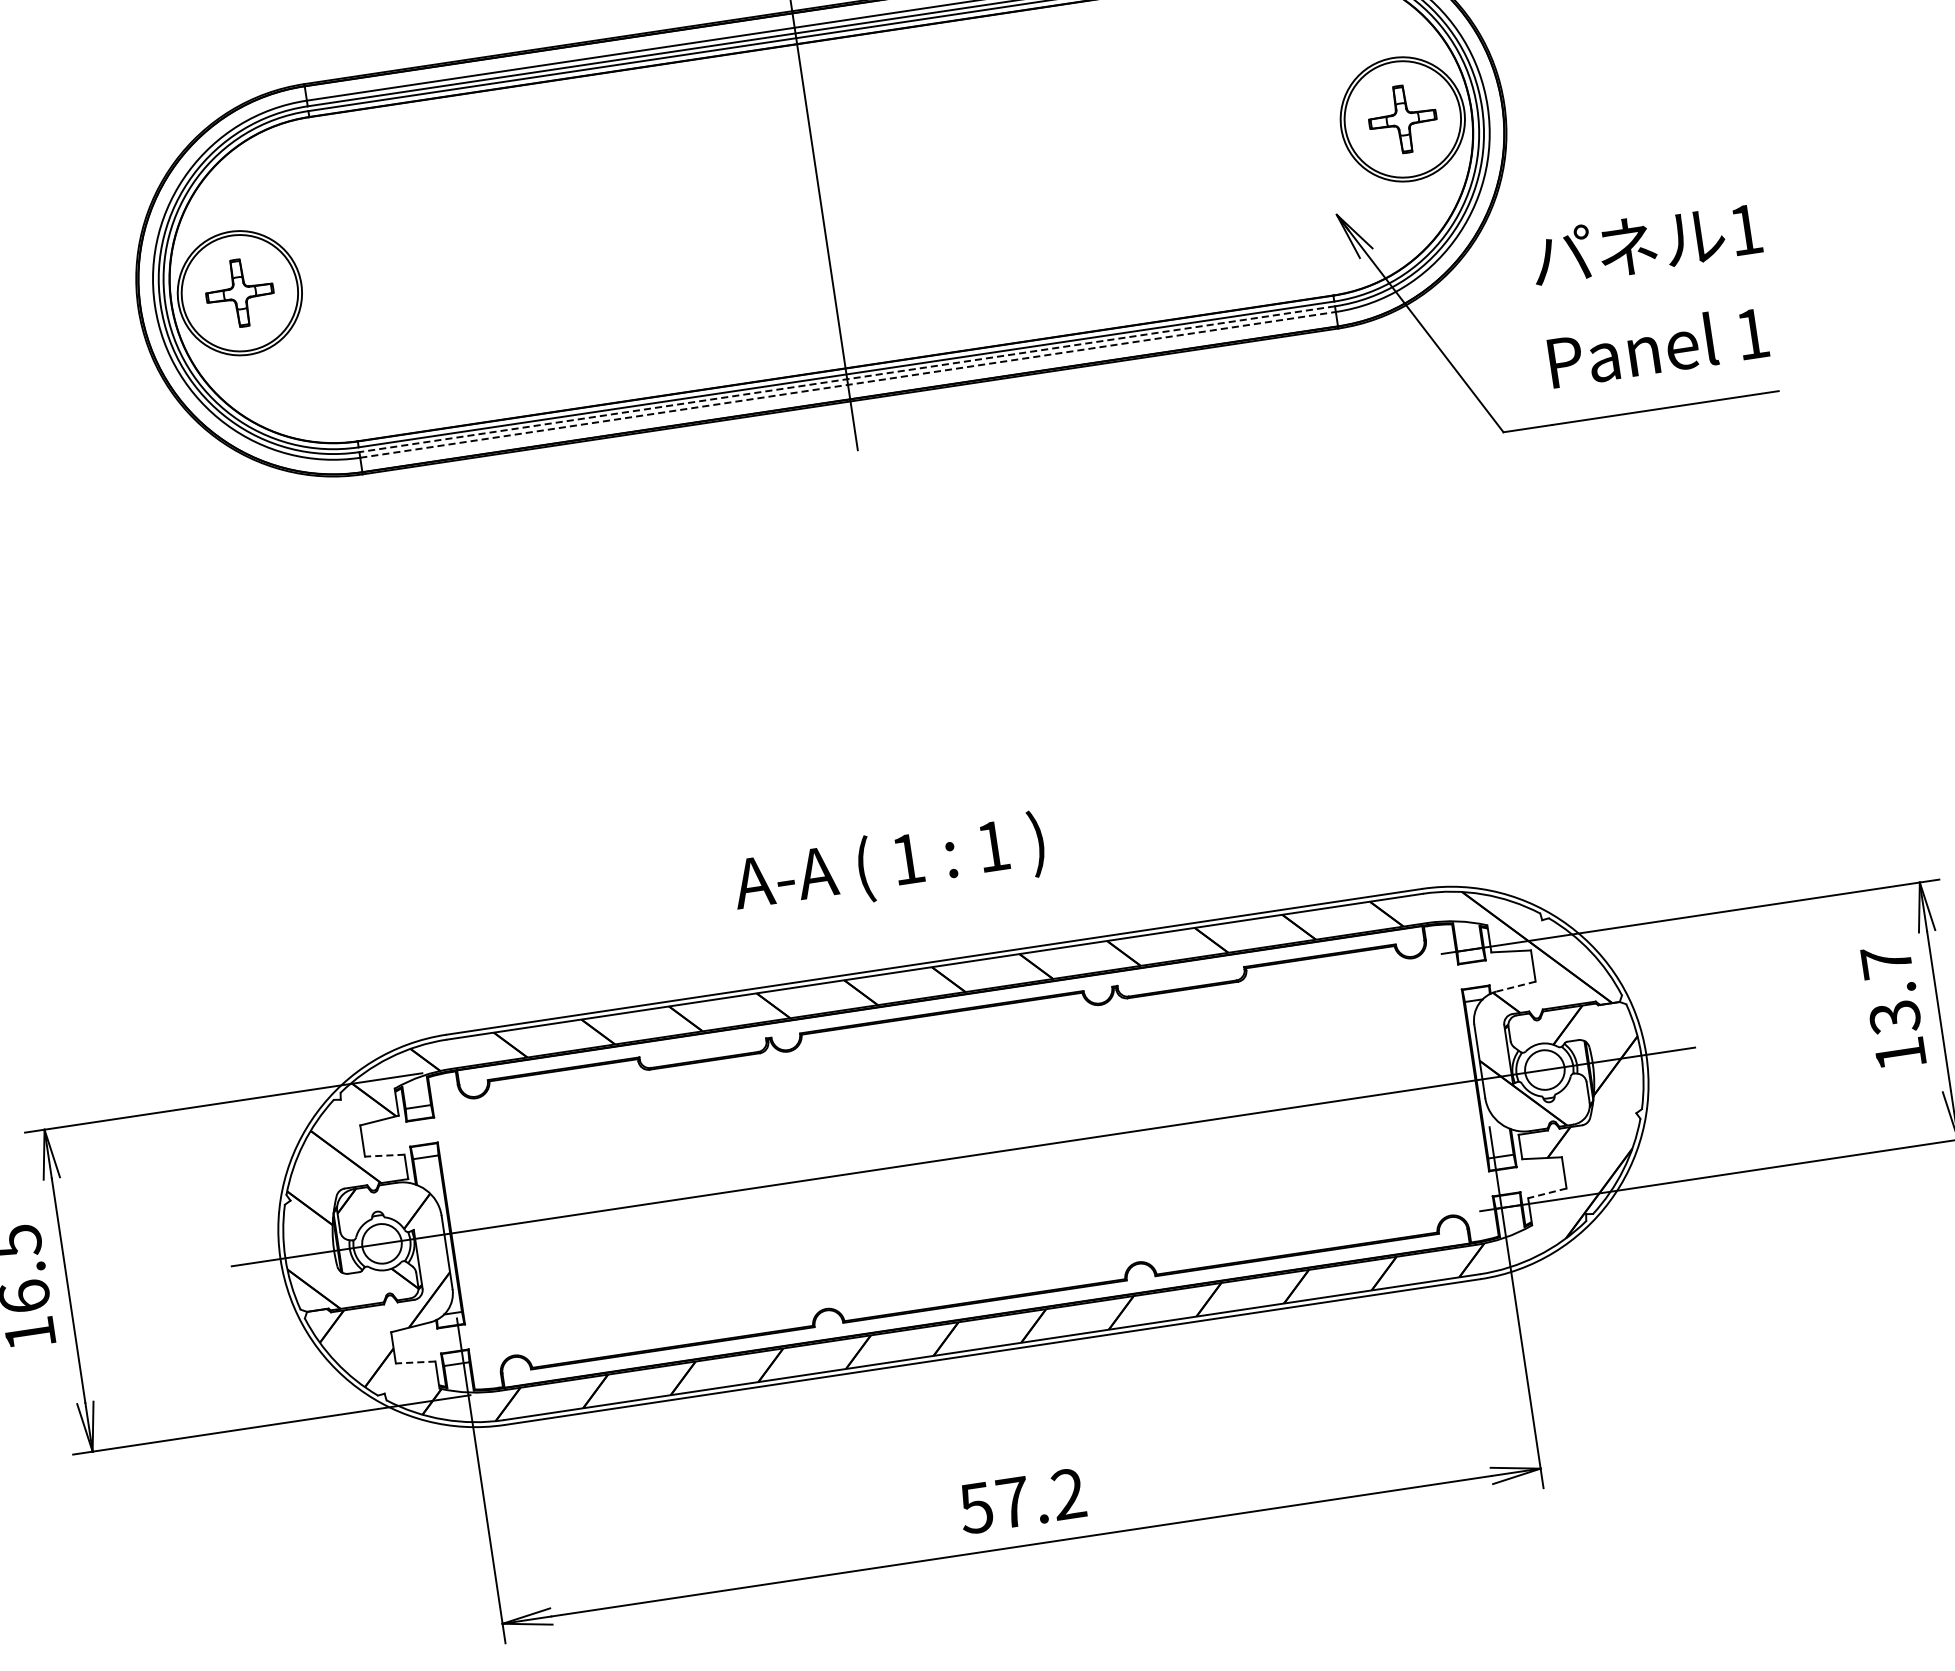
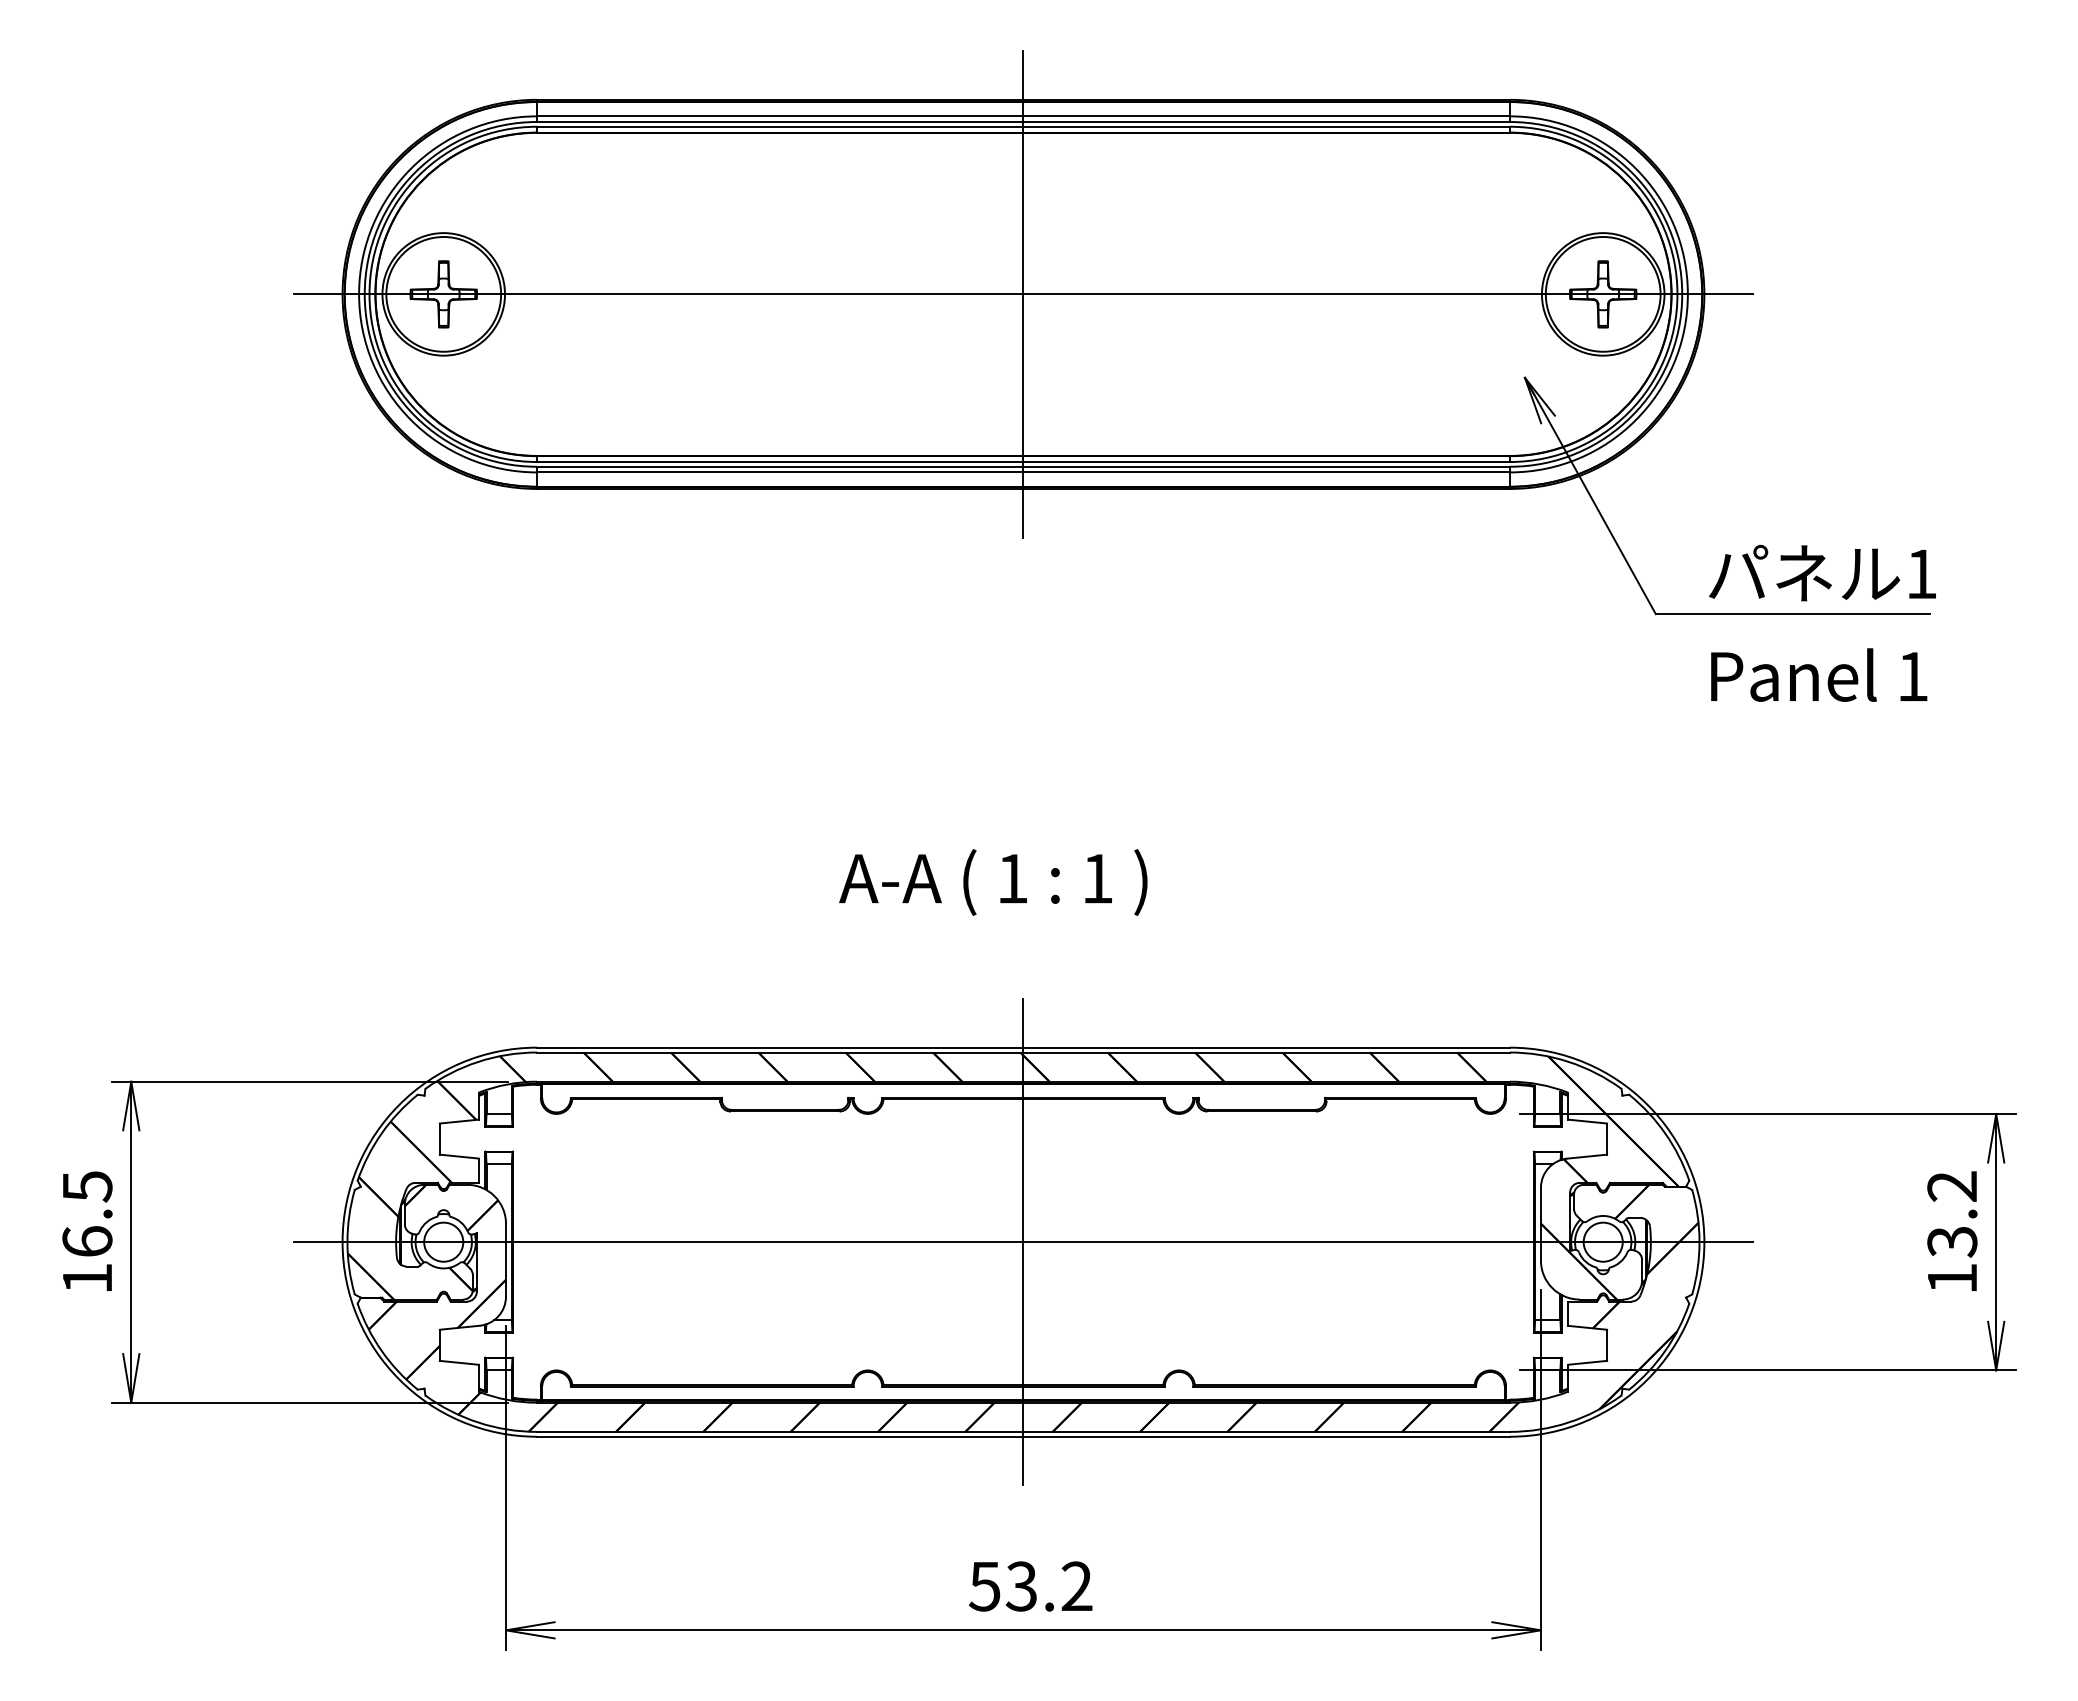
line: (821, 206) -> (1023, 294), added
text: (1653, 293) -> (1822, 622), moved
line: (846, 379) -> (1022, 466), dashed -> solid
line: (848, 384) -> (1023, 472), dashed -> solid
text: (889, 865) -> (993, 882), moved
text: (1885, 961) -> (1951, 1186), 13.7 -> 13.2
line: (1515, 986) -> (1586, 1156), dashed -> solid
line: (384, 1155) -> (459, 1156), dashed -> solid
line: (963, 1157) -> (1023, 1242), added
line: (1547, 1193) -> (1587, 1362), dashed -> solid
line: (415, 1362) -> (459, 1362), dashed -> solid
text: (1013, 1502) -> (1021, 1586), 57.2 -> 53.2

